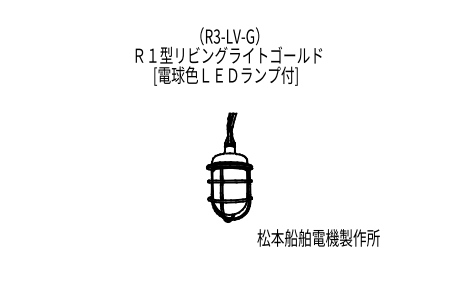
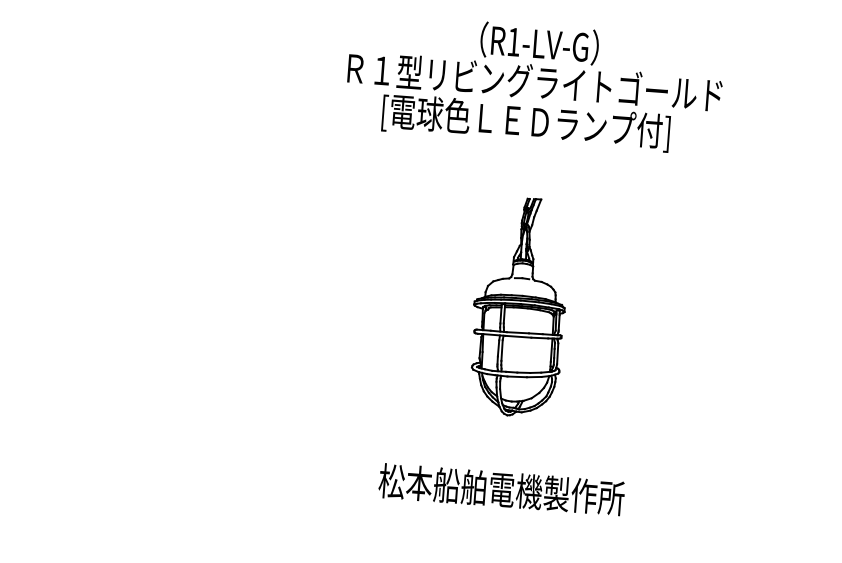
text: (216, 36) -> (512, 41), R3-LV-G -> R1-LV-G
text: (318, 237) -> (501, 488), moved

